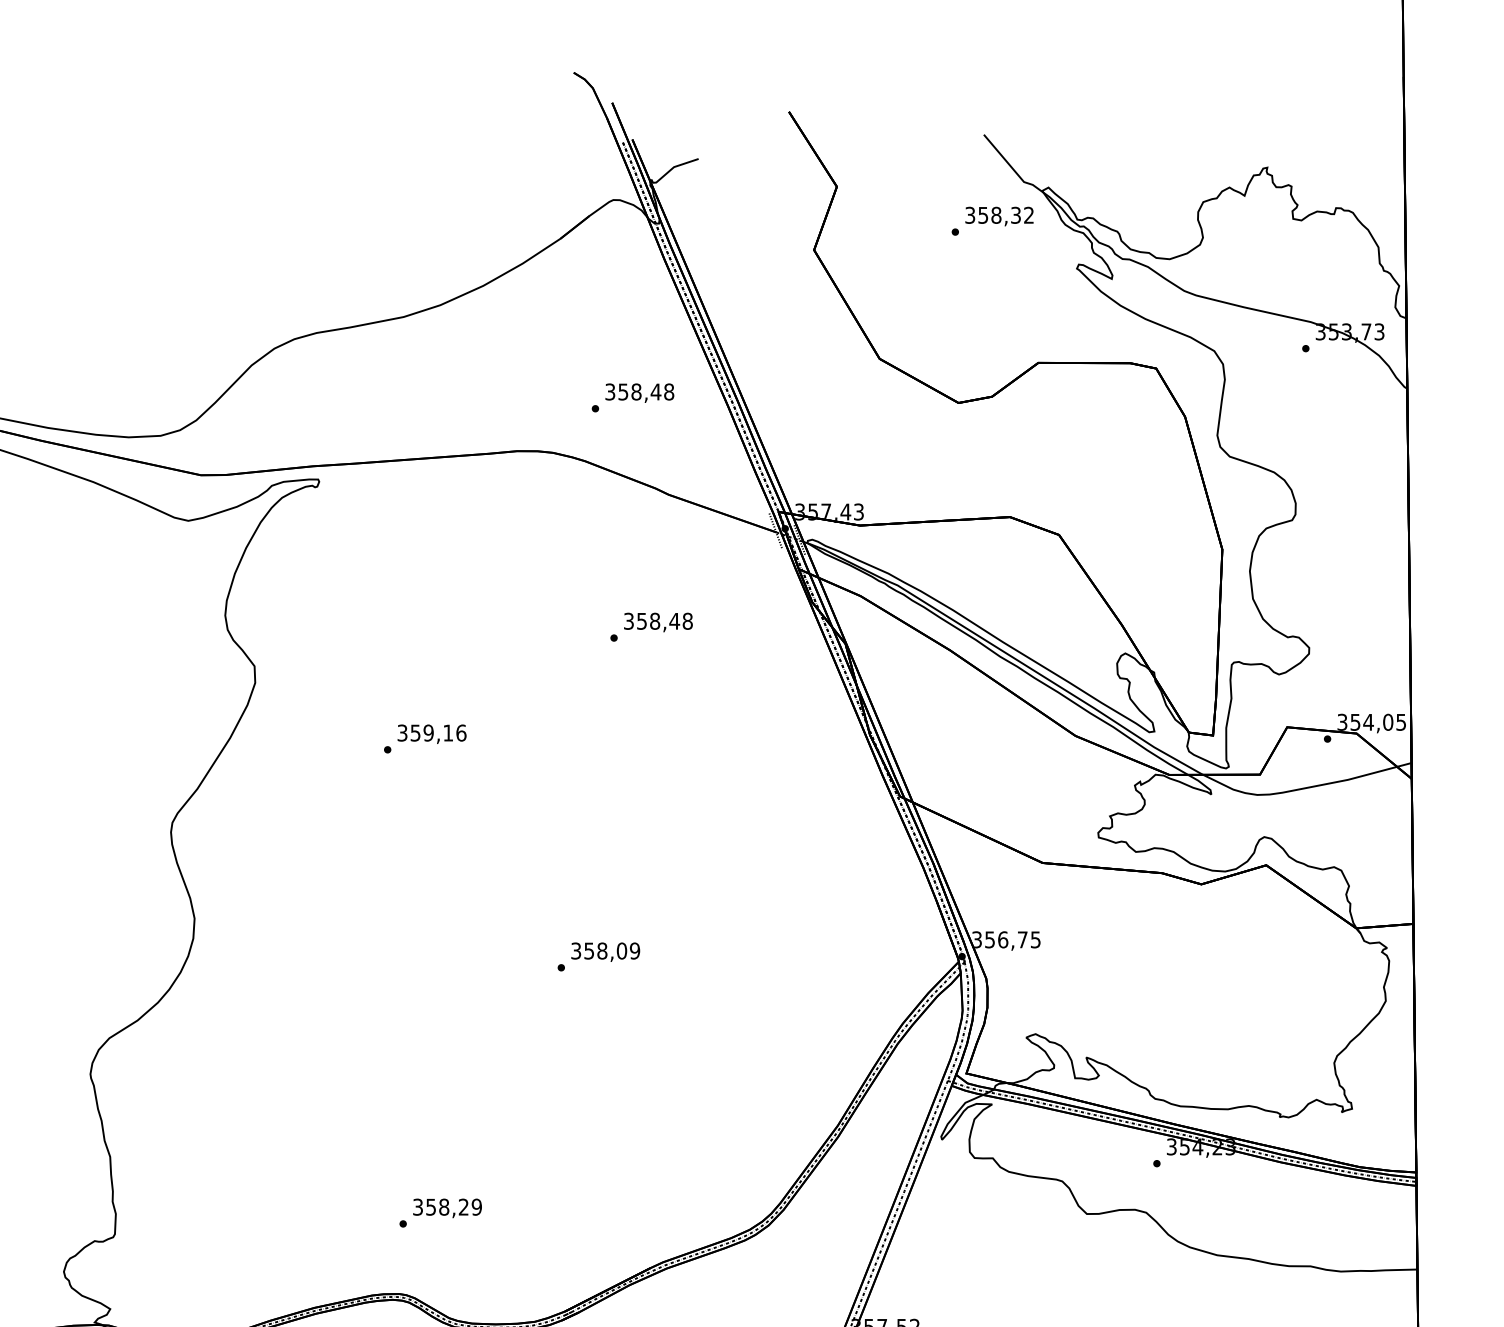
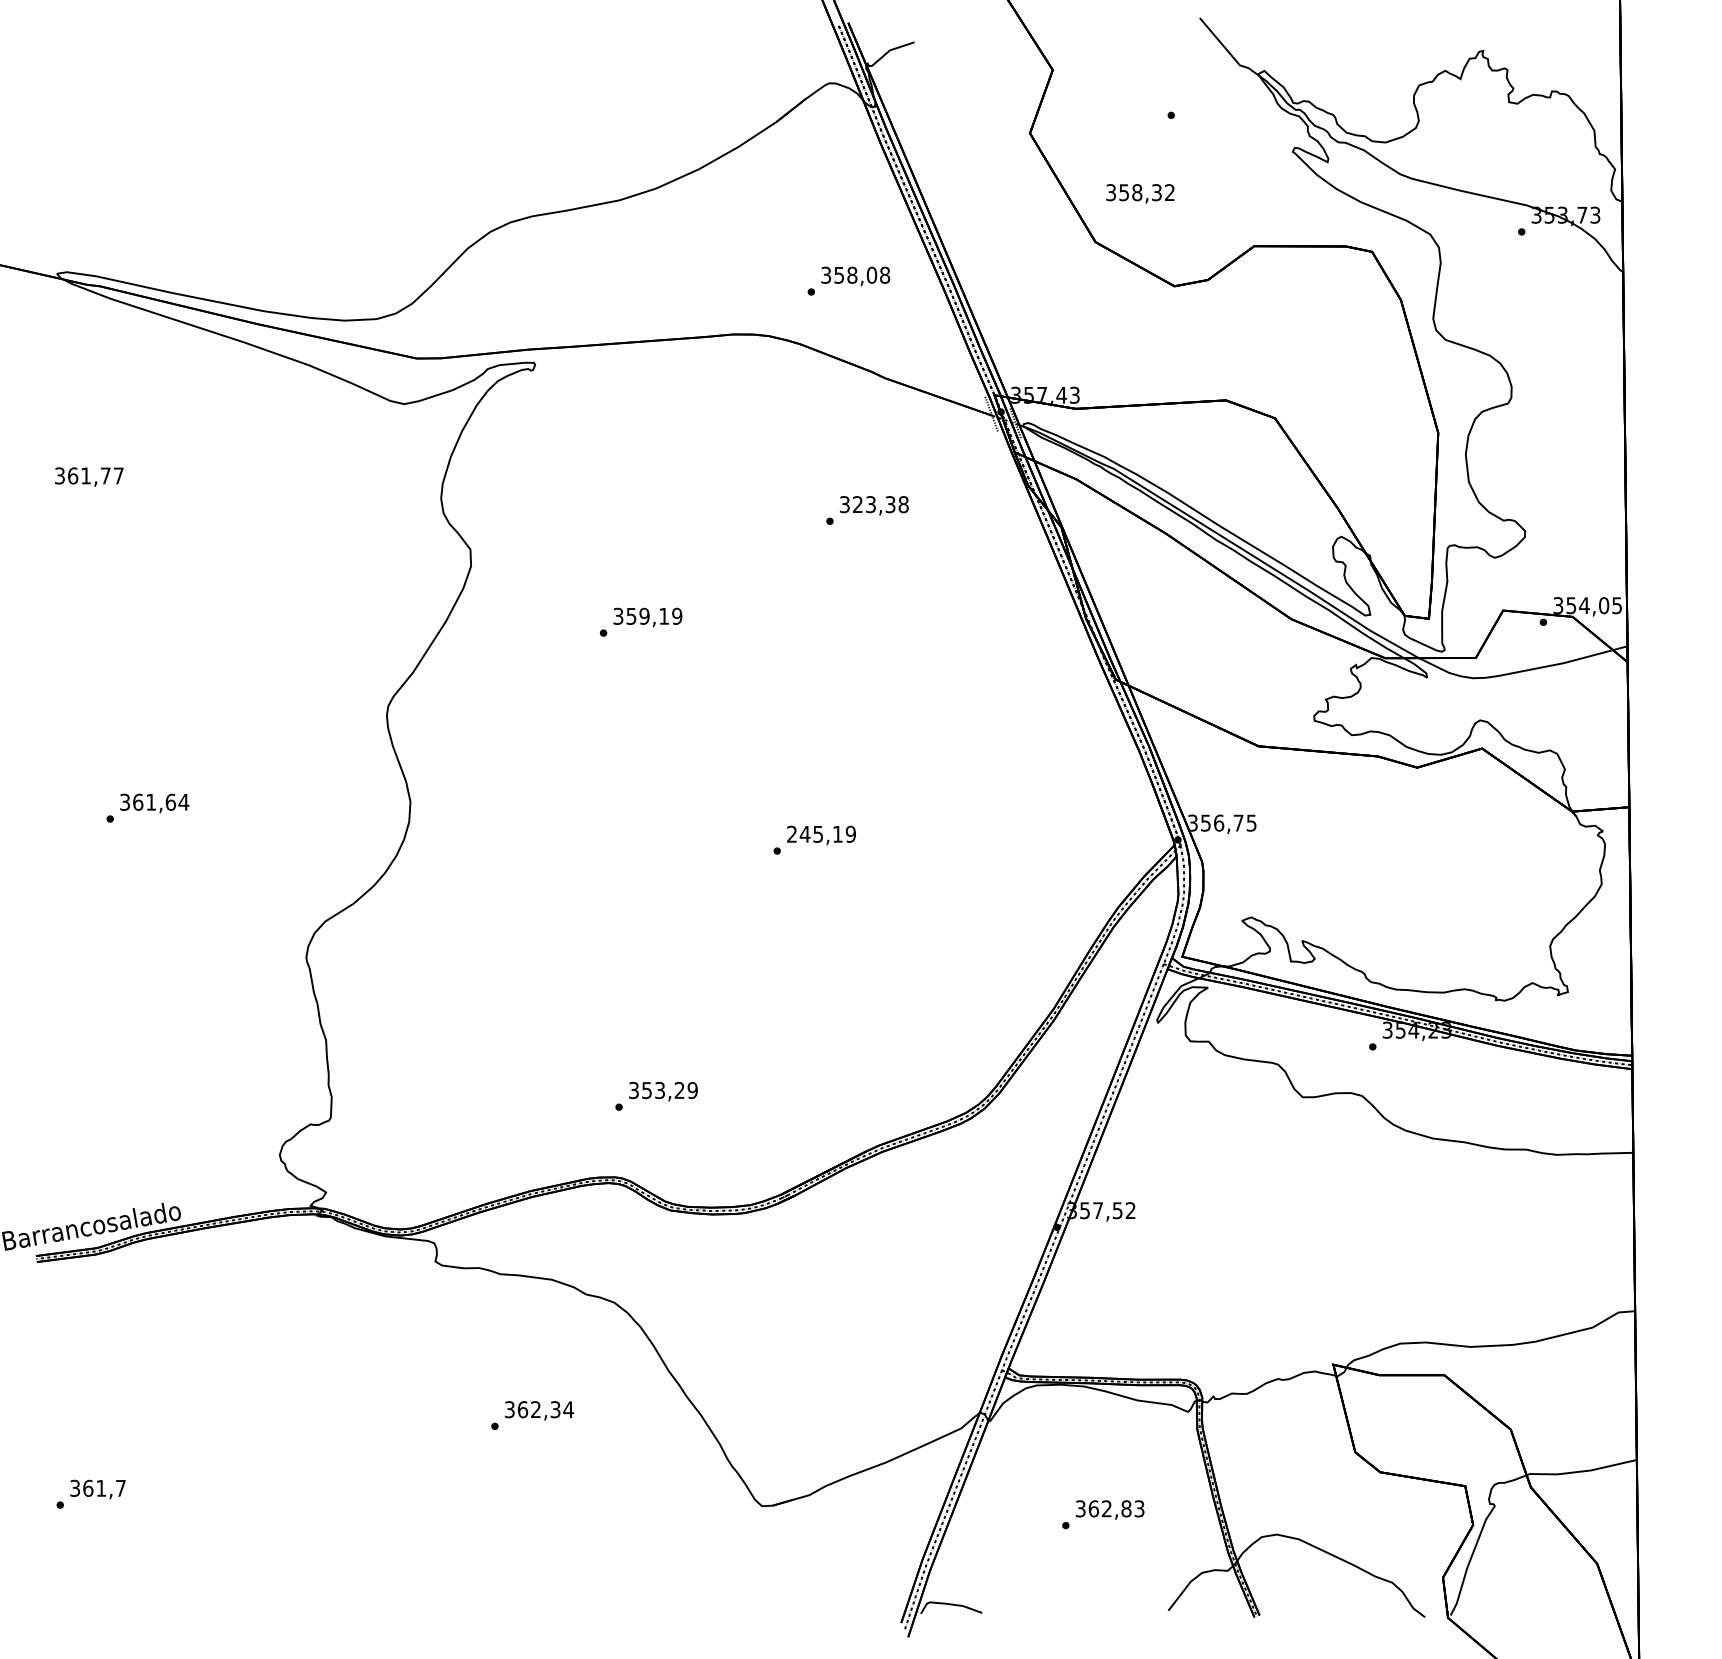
text: (999, 216) -> (1140, 193), moved
text: (655, 391) -> (871, 274), 358,48 -> 358,08
text: (658, 621) -> (874, 504), 358,48 -> 323,38
text: (461, 732) -> (677, 615), 359,16 -> 359,19
text: (598, 950) -> (814, 833), 358,09 -> 245,19
text: (444, 1207) -> (660, 1090), 358,29 -> 353,29

